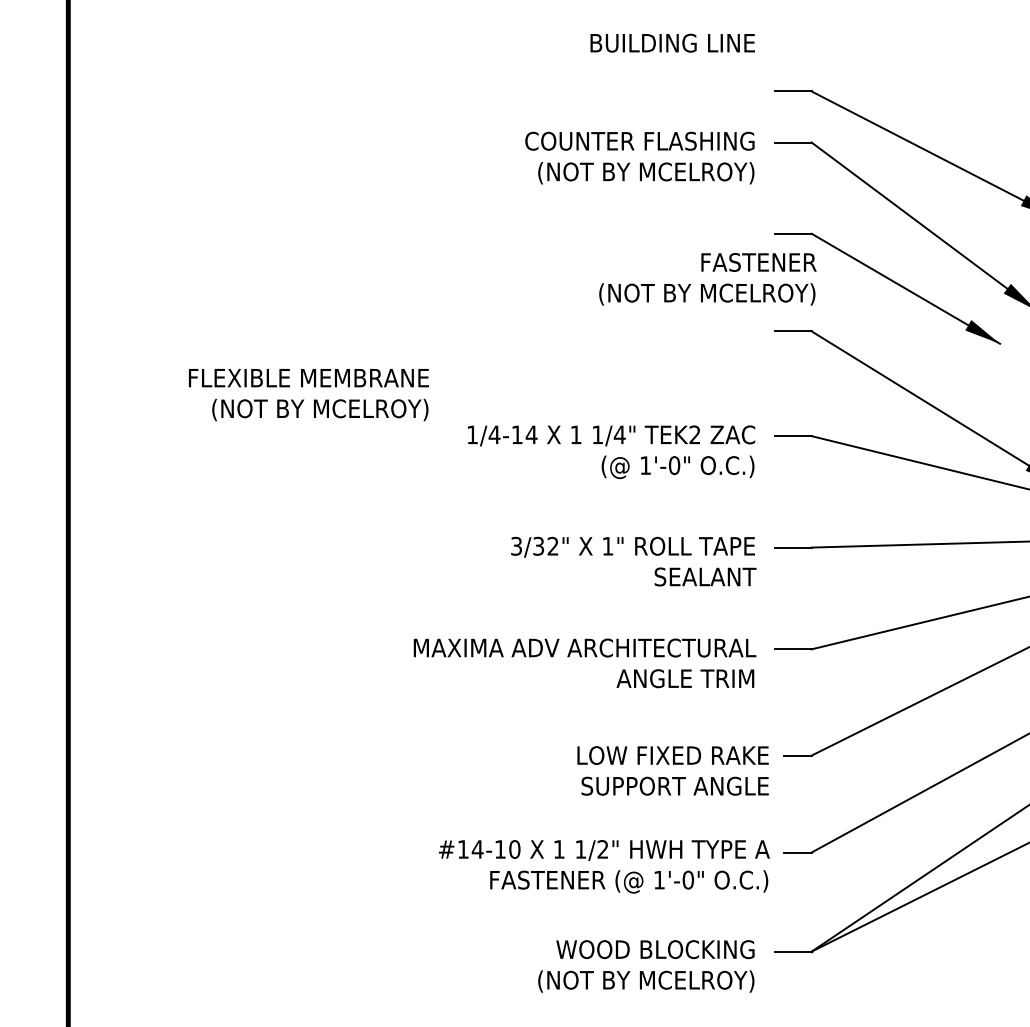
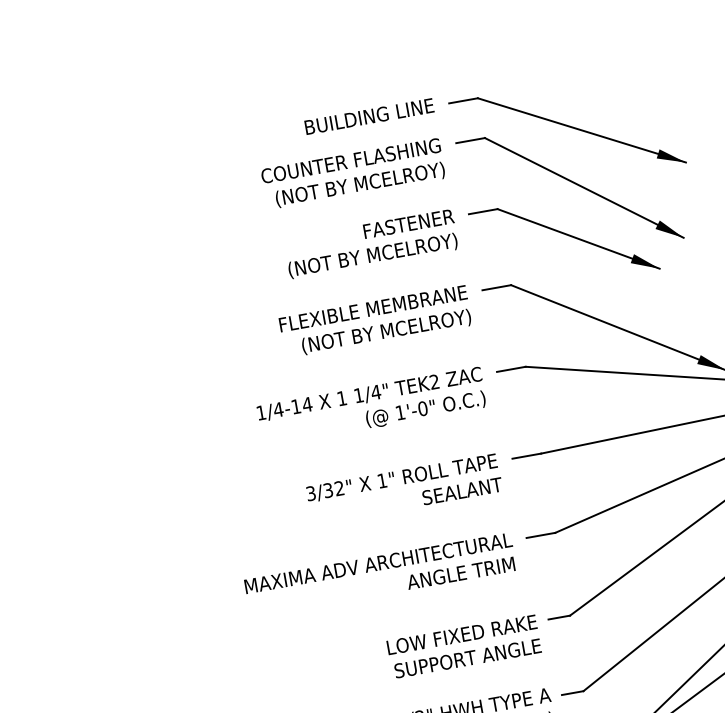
text: (672, 42) -> (369, 116), moved
text: (707, 279) -> (371, 244), moved
text: (308, 395) -> (375, 322), moved

